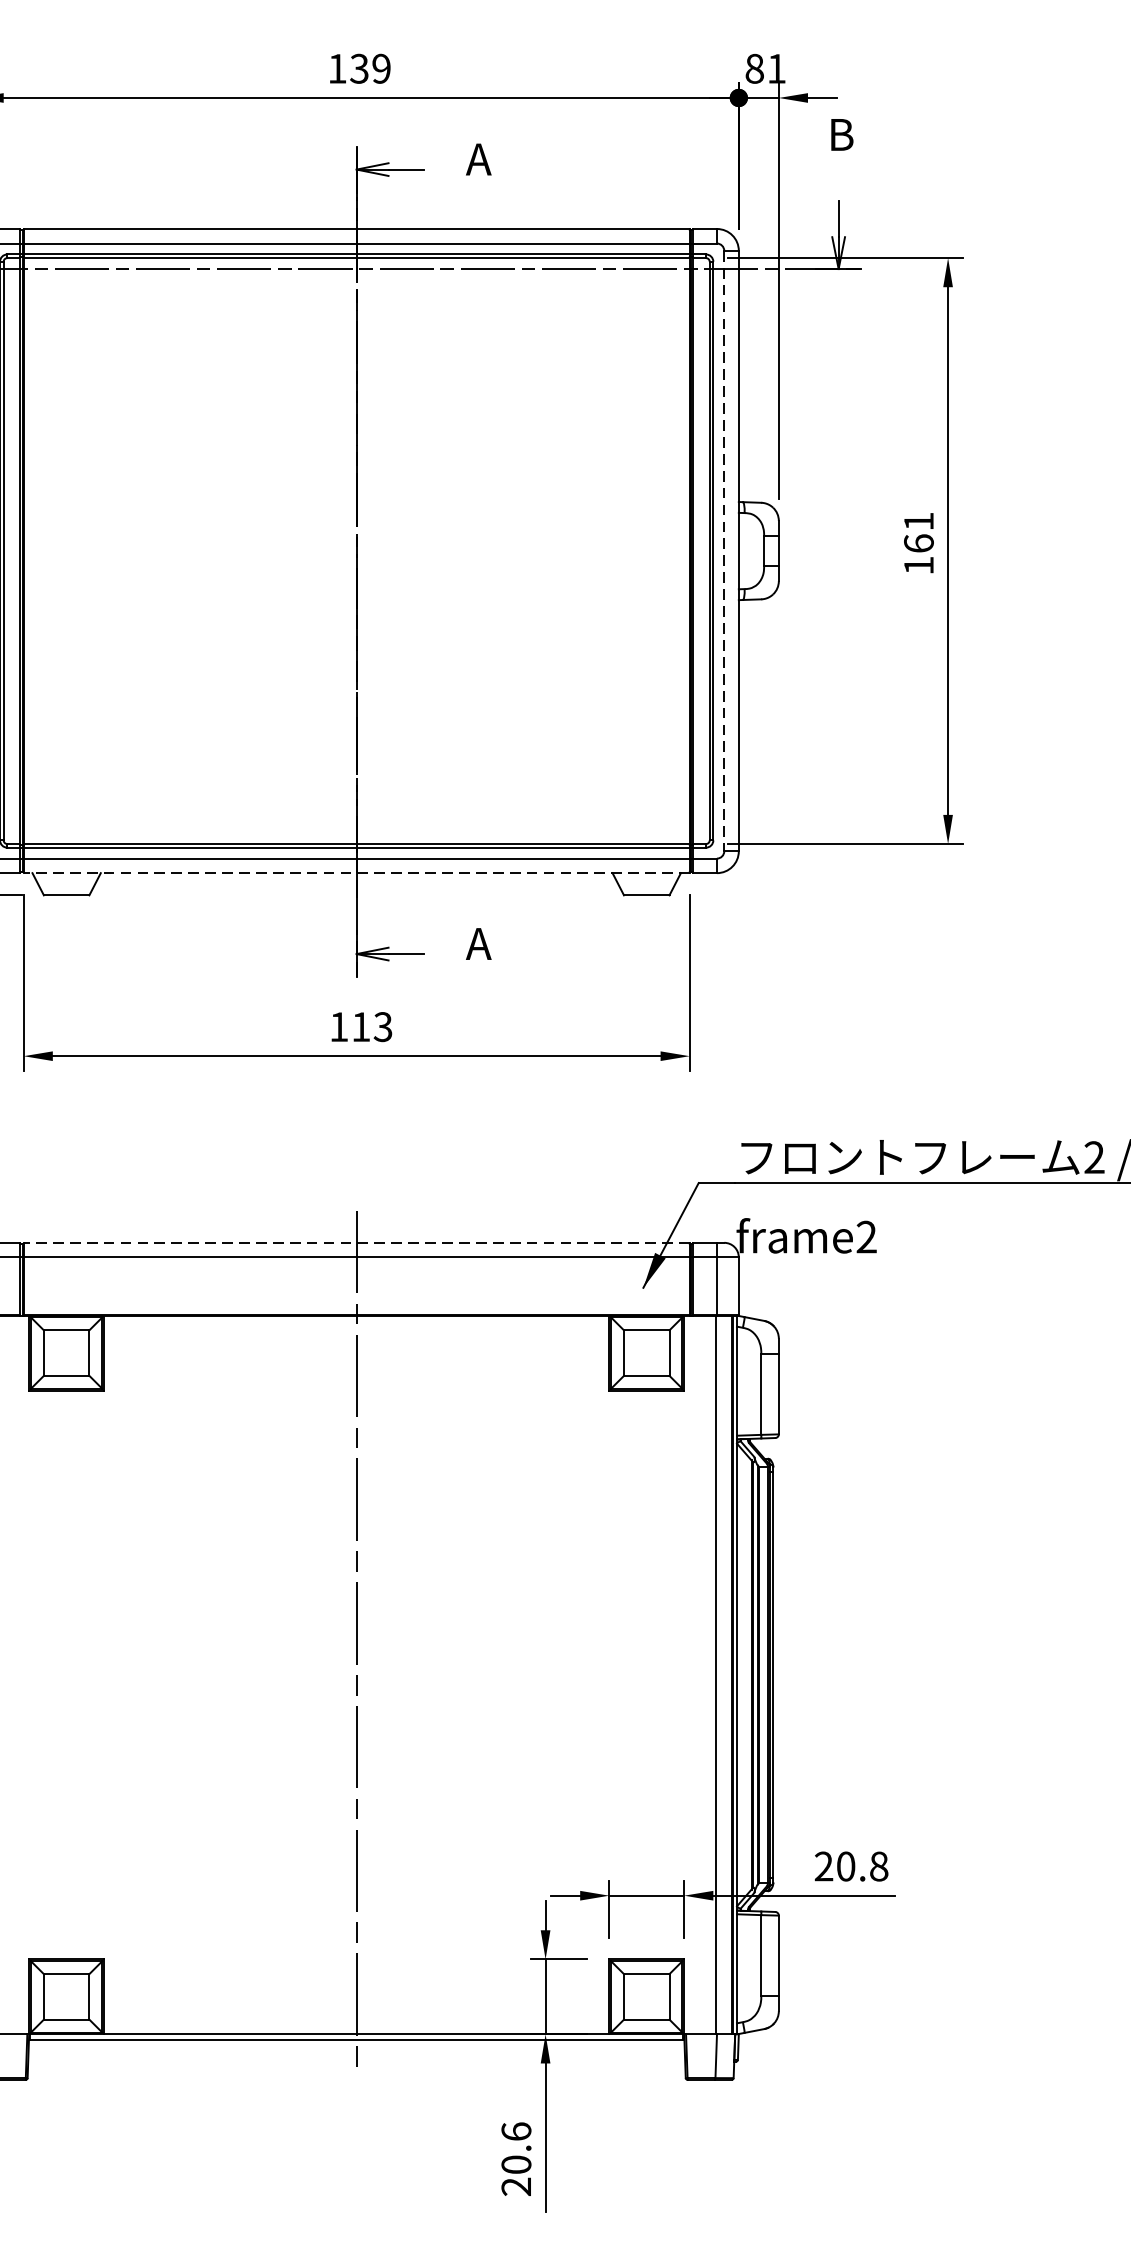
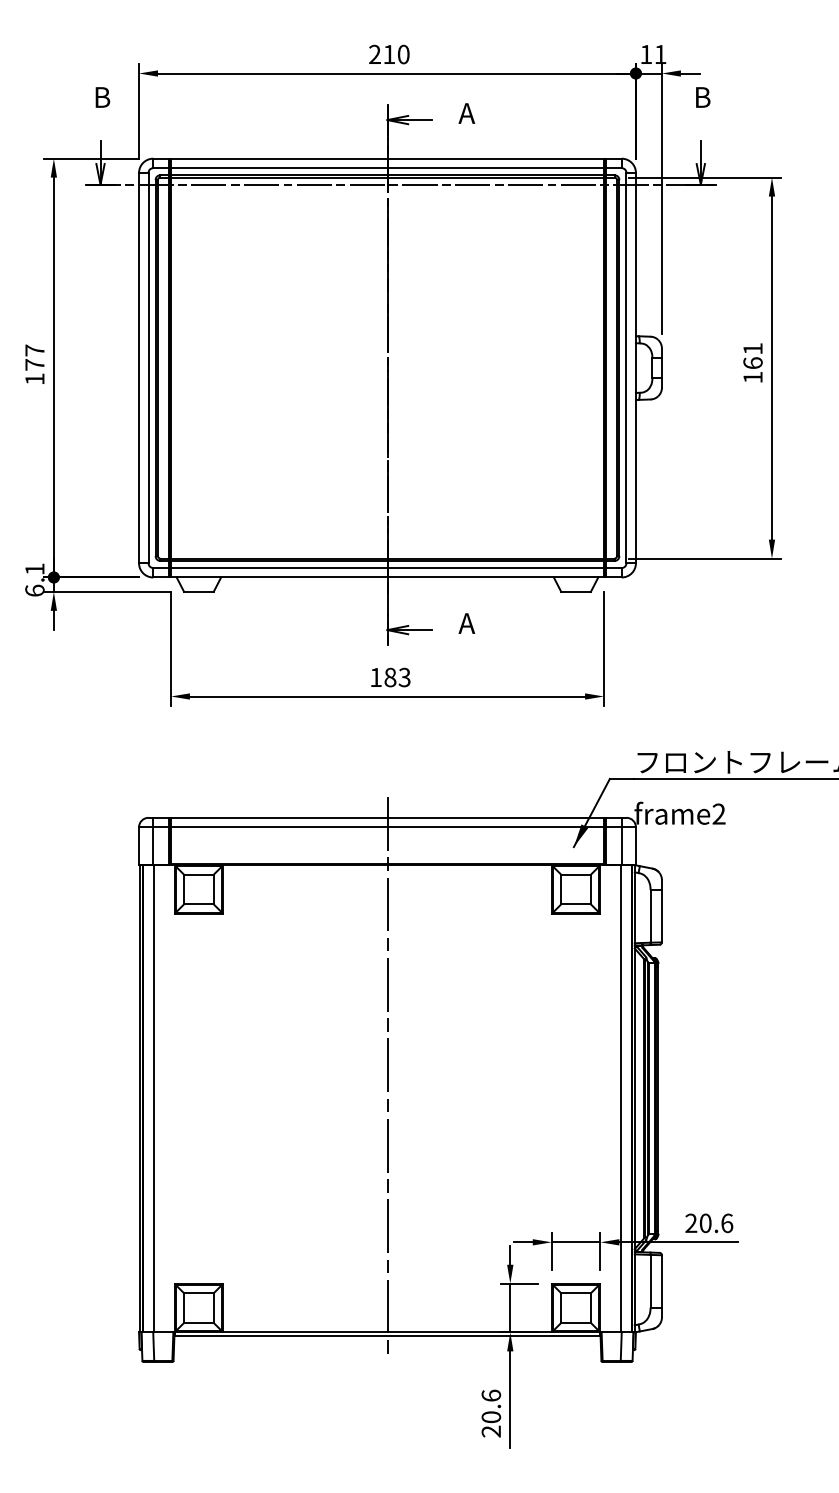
text: (359, 68) -> (389, 54), 139 -> 210
text: (755, 68) -> (646, 54), 81 -> 11
line: (724, 551) -> (626, 368), dashed -> solid
line: (356, 873) -> (387, 577), dashed -> solid
text: (361, 1026) -> (390, 677), 113 -> 183
line: (356, 1242) -> (387, 817), dashed -> solid
text: (879, 1865) -> (727, 1222), 20.8 -> 20.6

